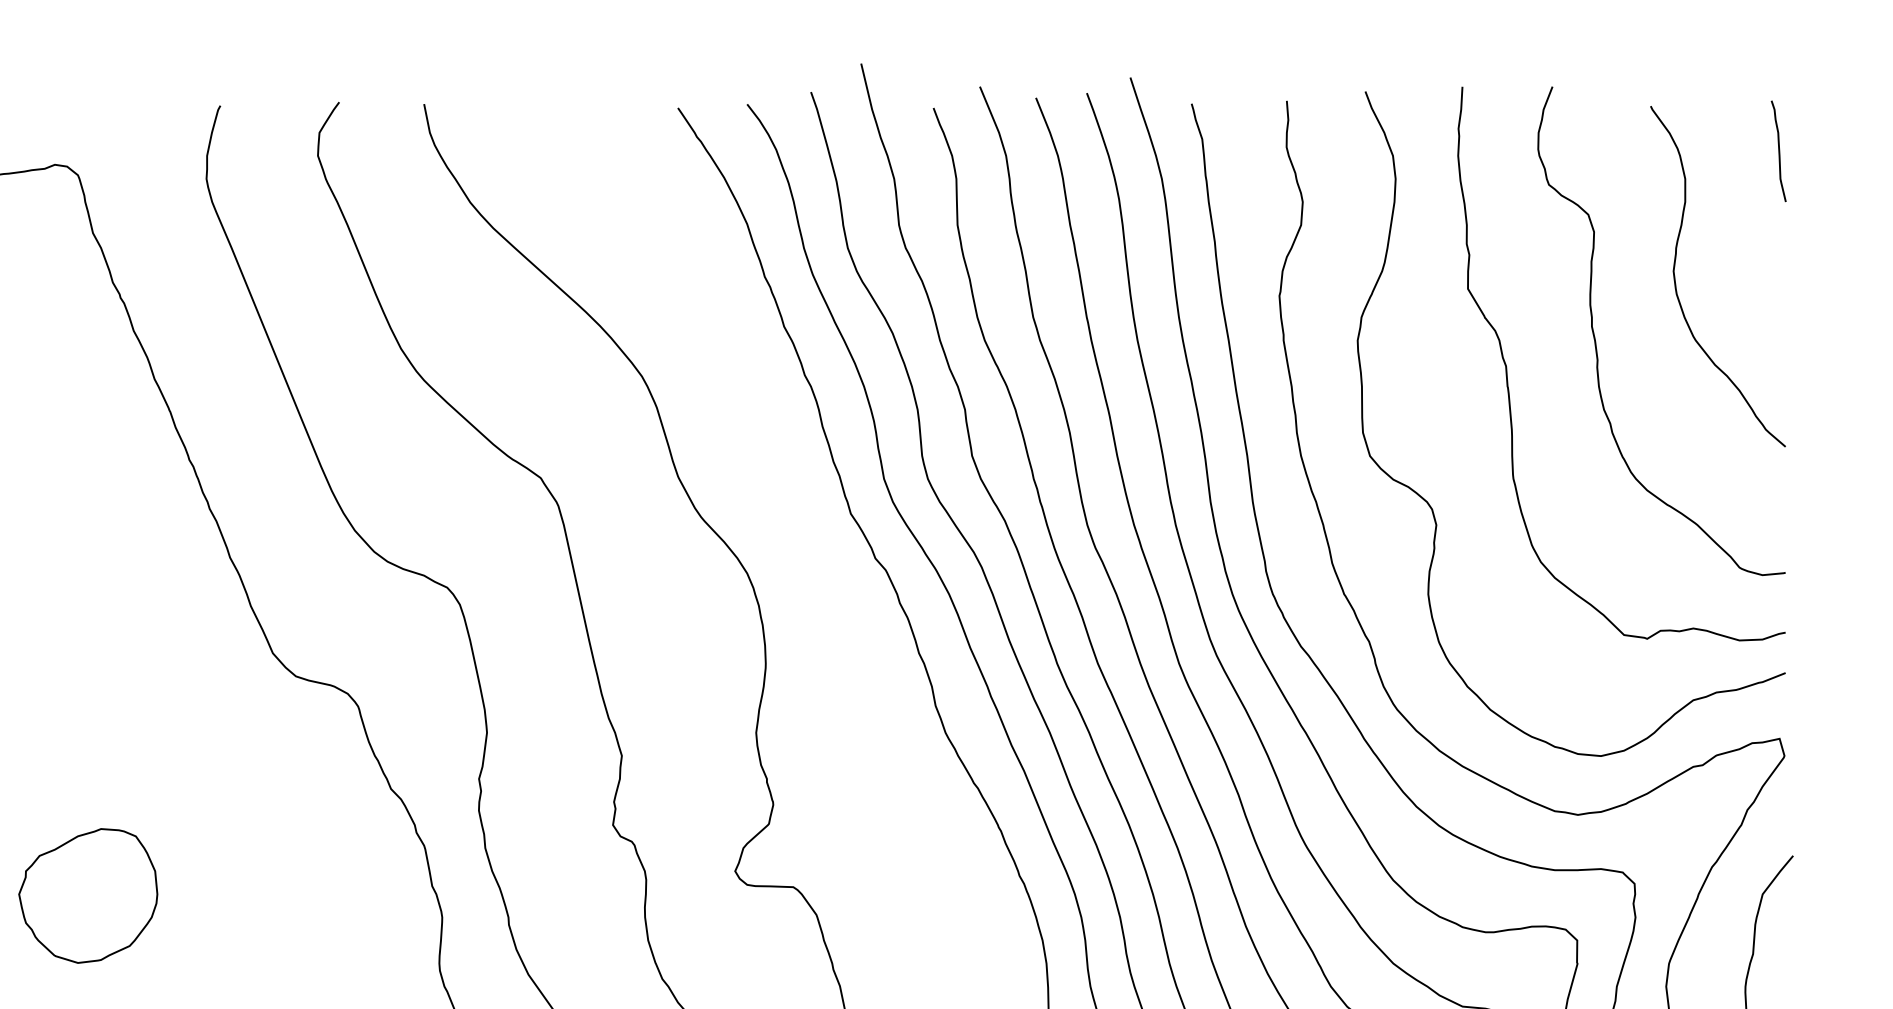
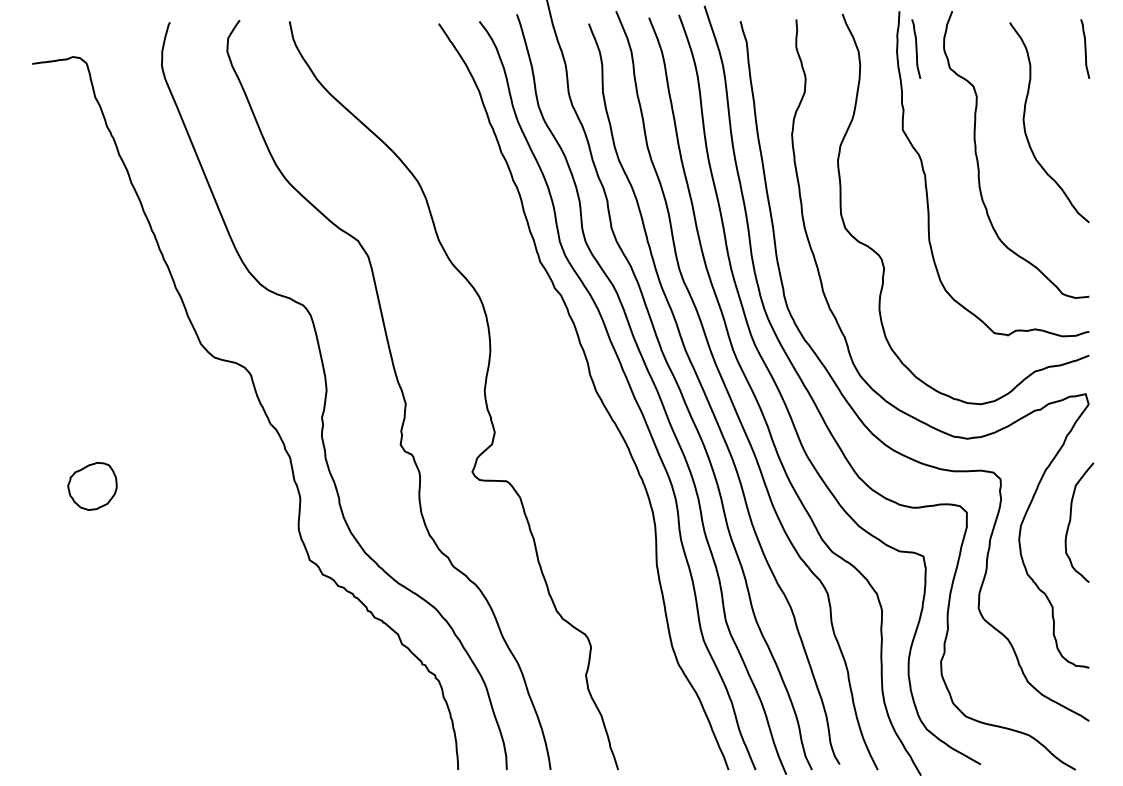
curve: (1491, 150) -> (916, 48), added
part: (88, 896) -> (92, 486), size x0.6

